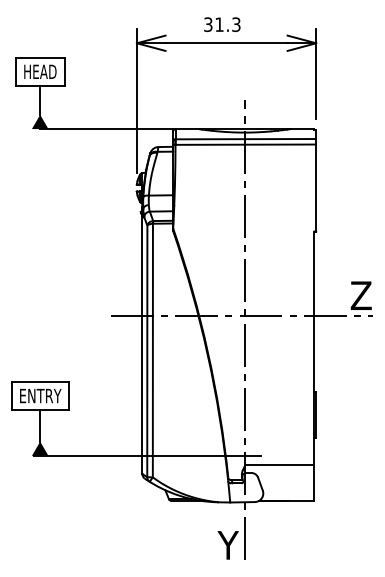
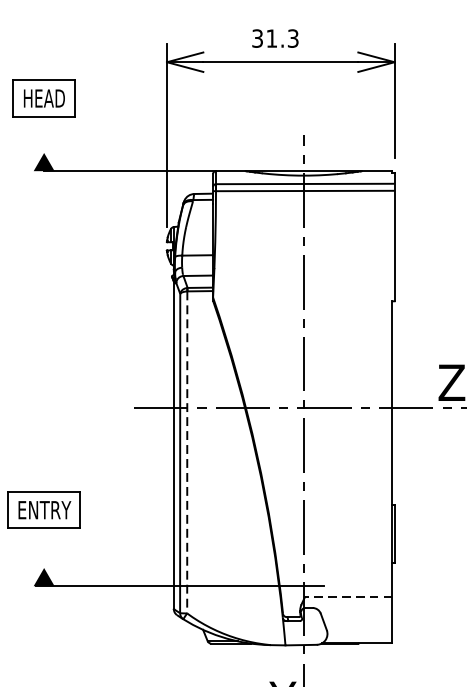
line: (40, 100) -> (44, 134), removed
line: (152, 349) -> (186, 451), solid -> dashed
line: (40, 425) -> (44, 547), removed
line: (279, 464) -> (348, 597), solid -> dashed

